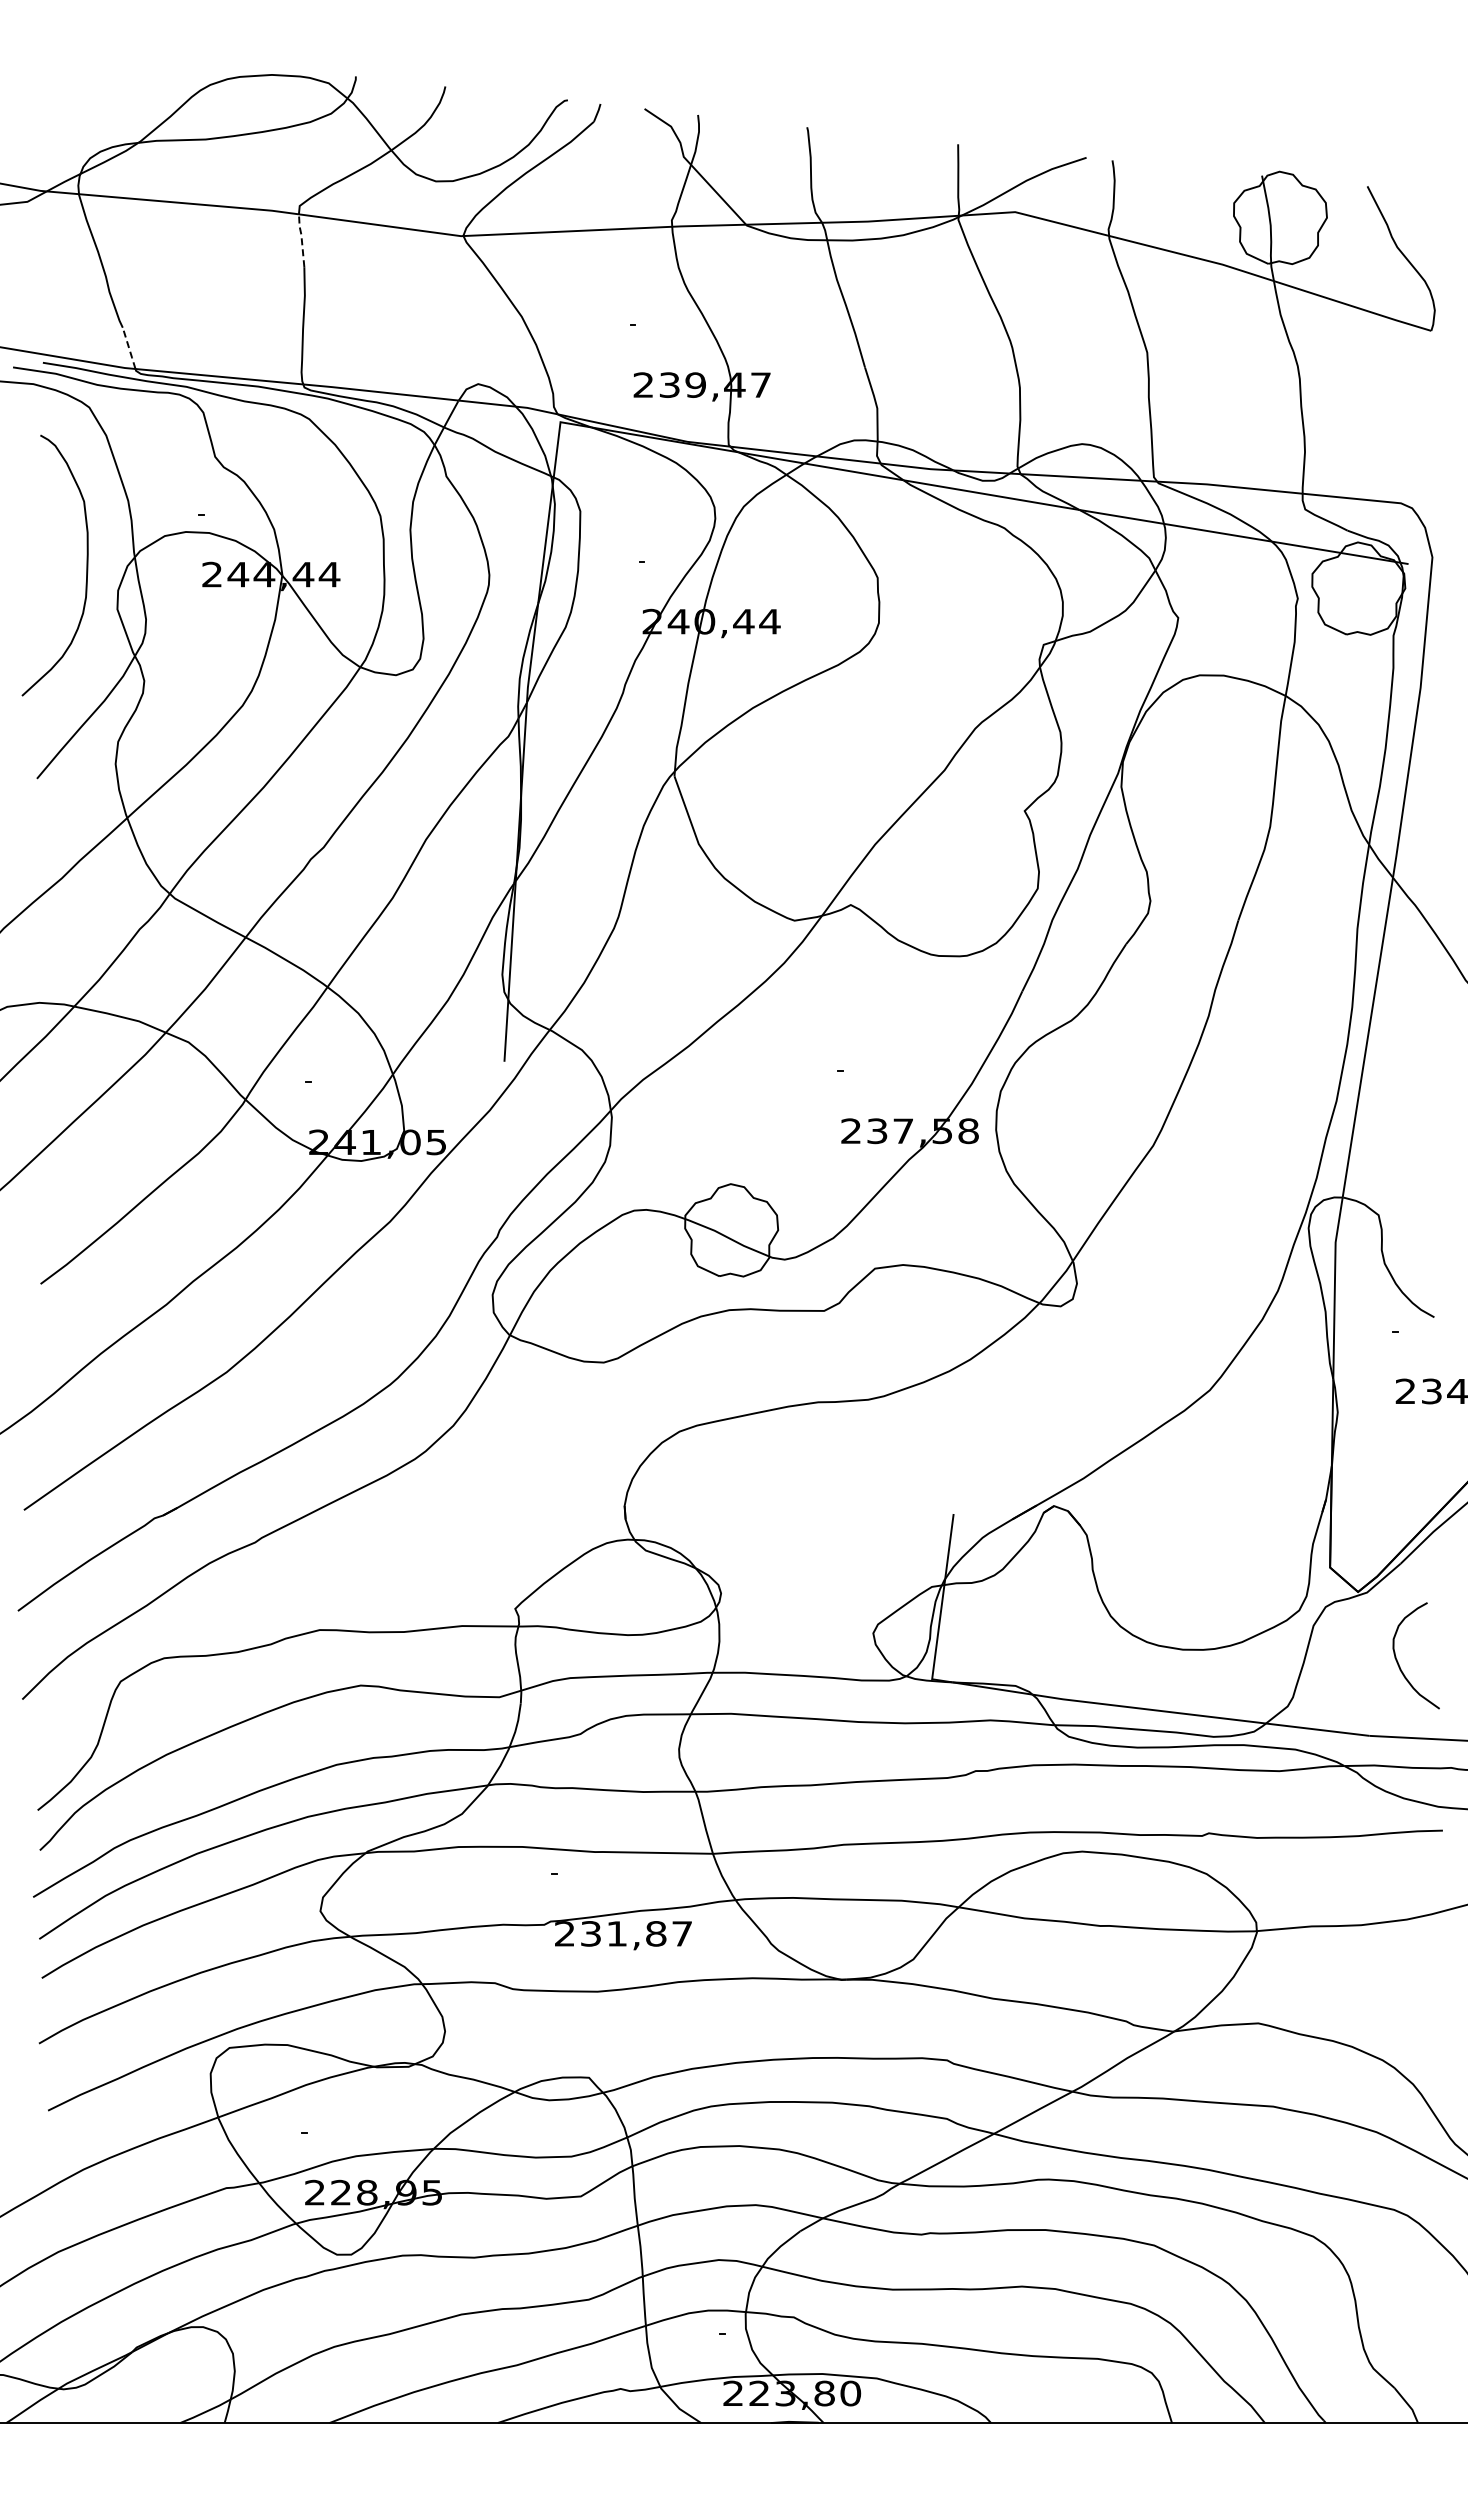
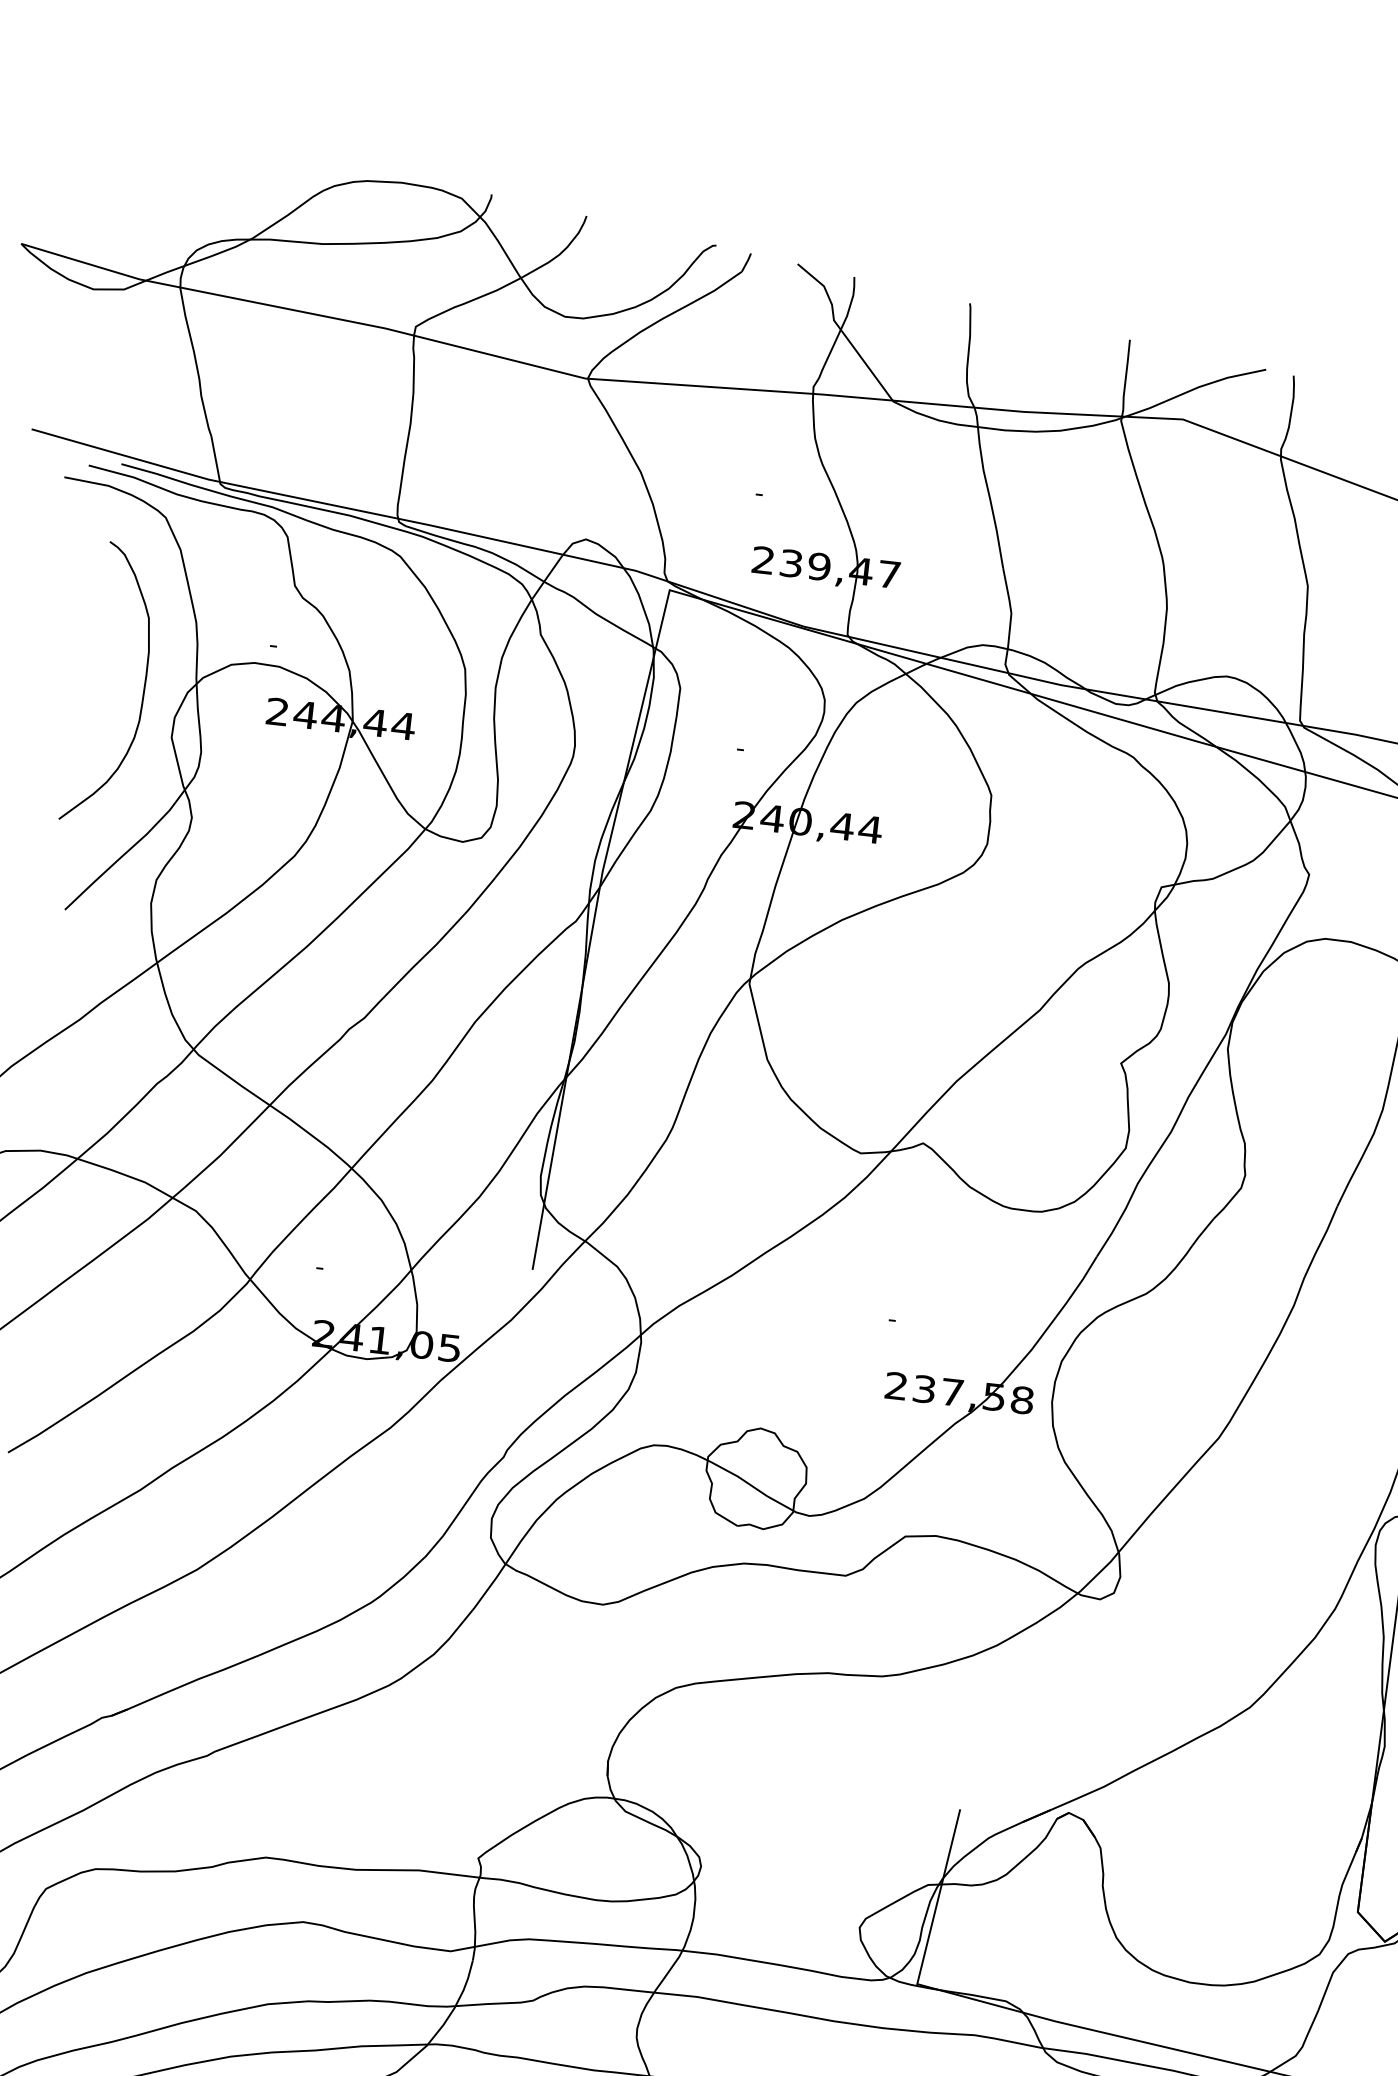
line: (301, 238) -> (413, 361), dashed -> solid
line: (129, 348) -> (216, 459), dashed -> solid

